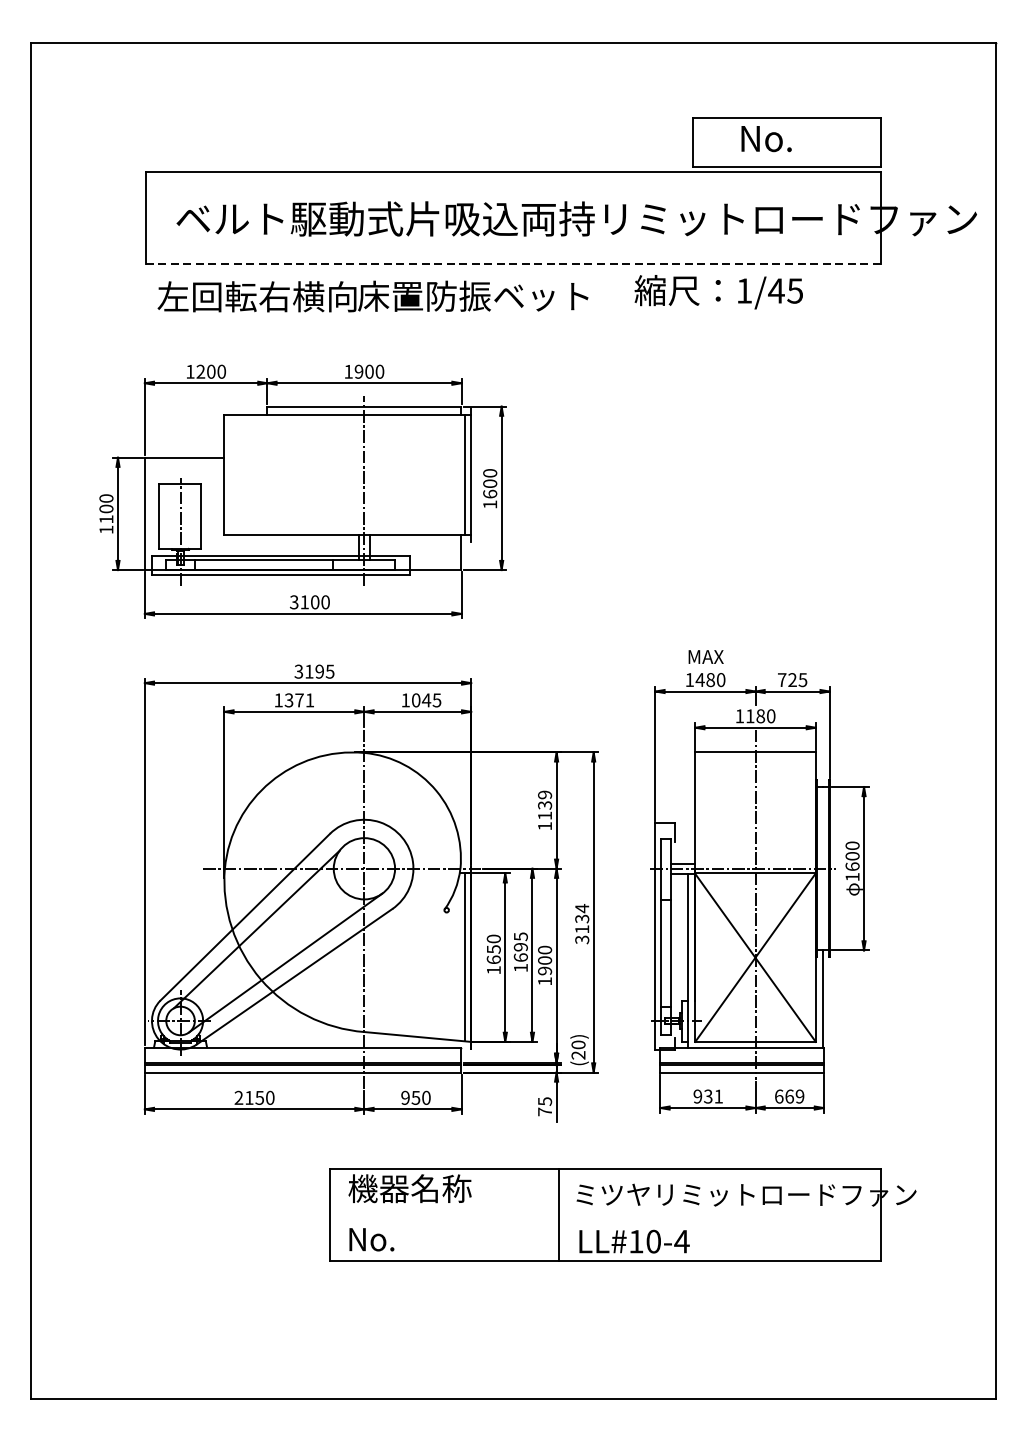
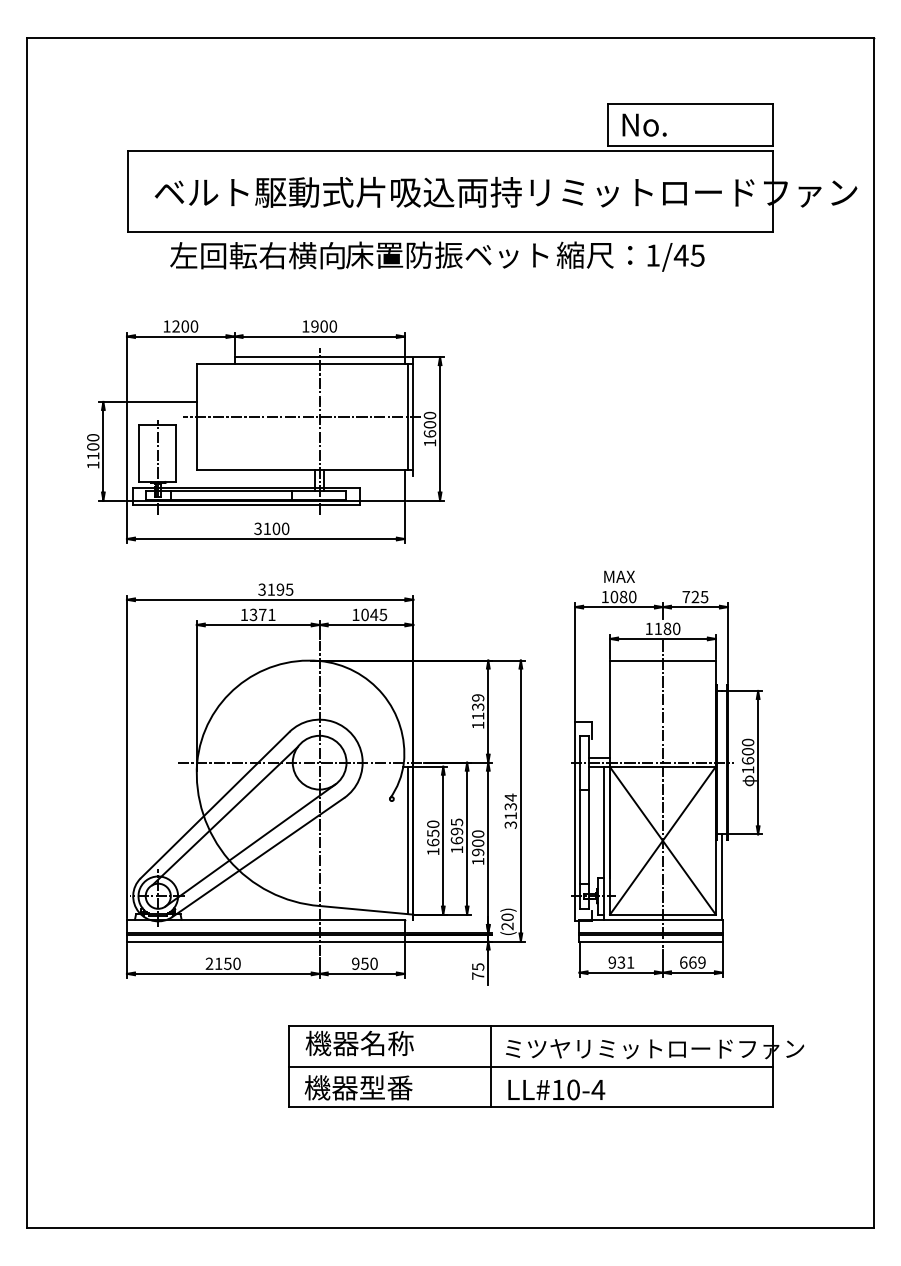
text: (766, 138) -> (644, 124), moved
line: (513, 263) -> (450, 231), dashed -> solid
text: (373, 296) -> (359, 255), moved
line: (343, 475) -> (301, 417), added
text: (700, 679) -> (614, 596), 1480 -> 1080
line: (605, 1214) -> (531, 1066), added
text: (408, 1238) -> (358, 1087), No. -> 機器型番

